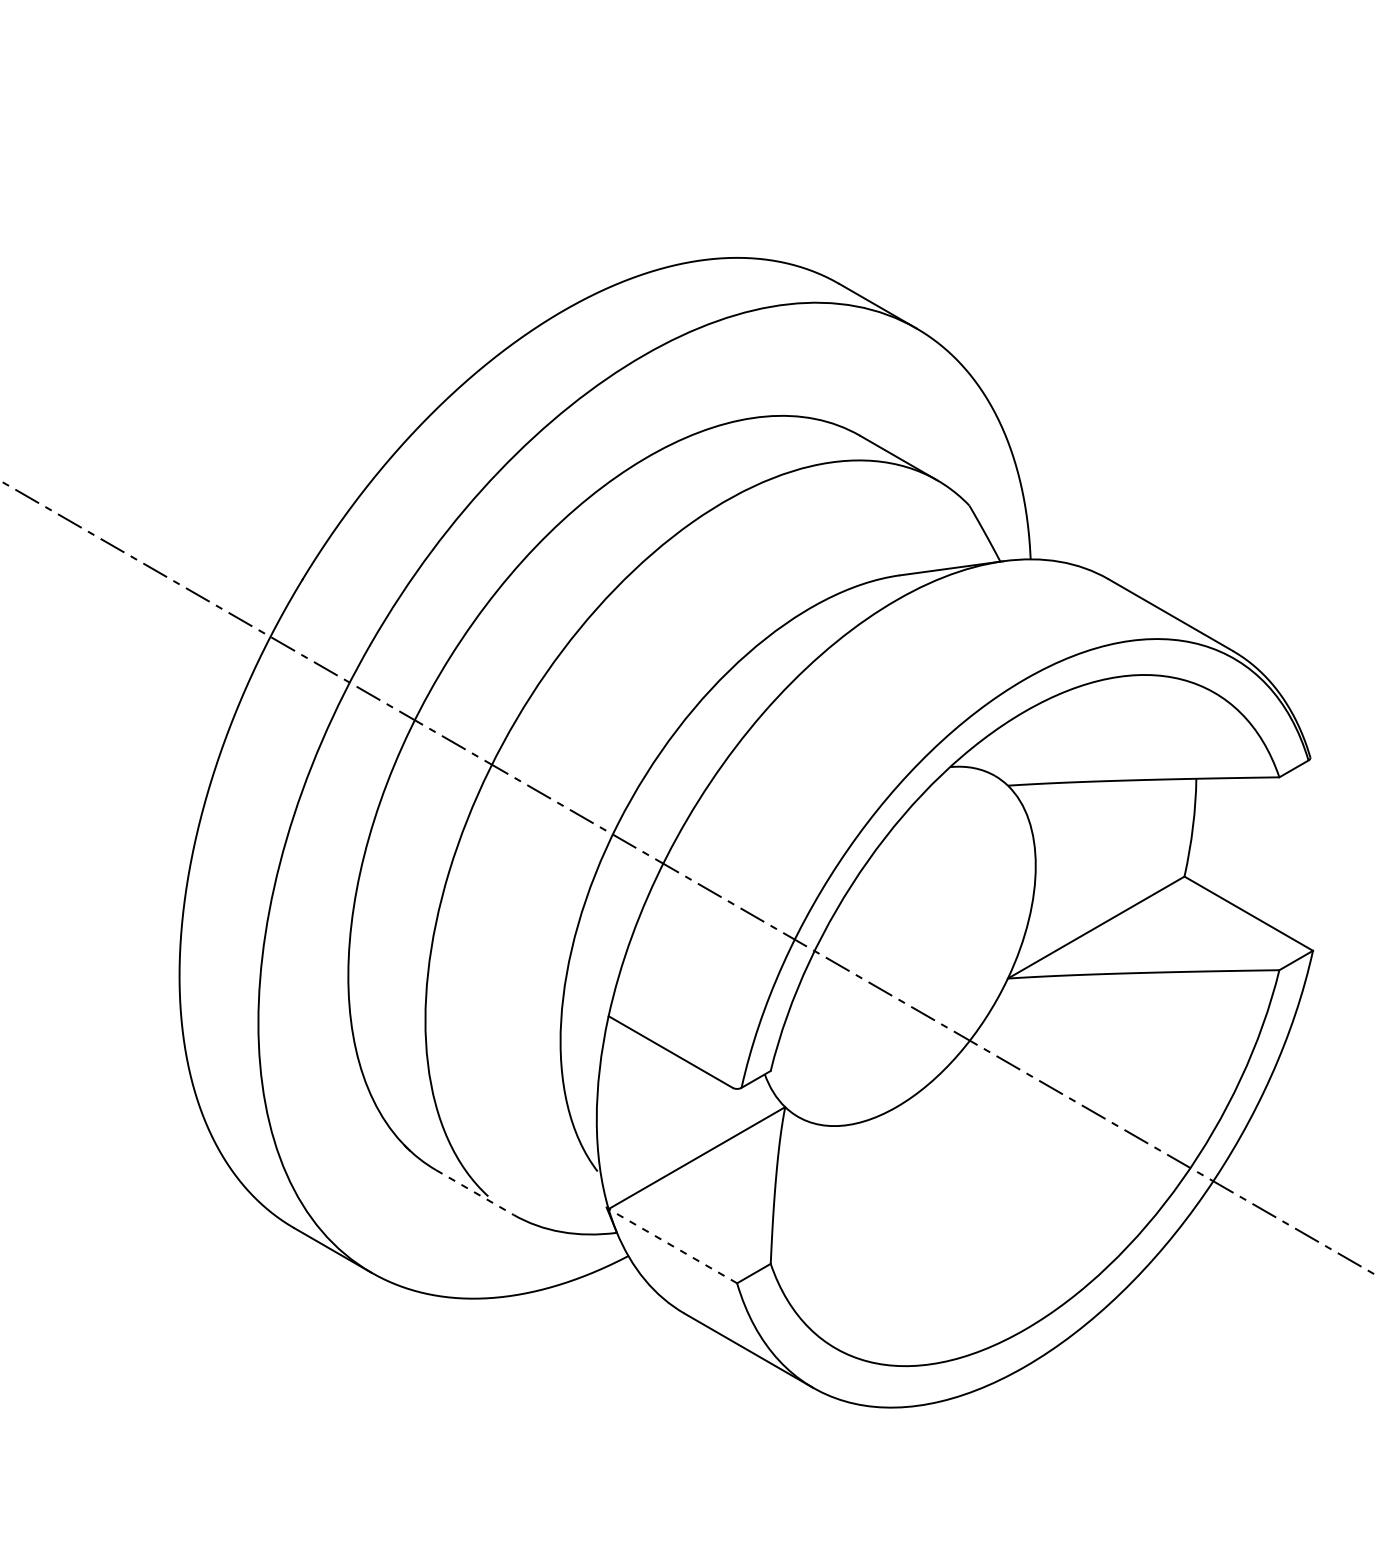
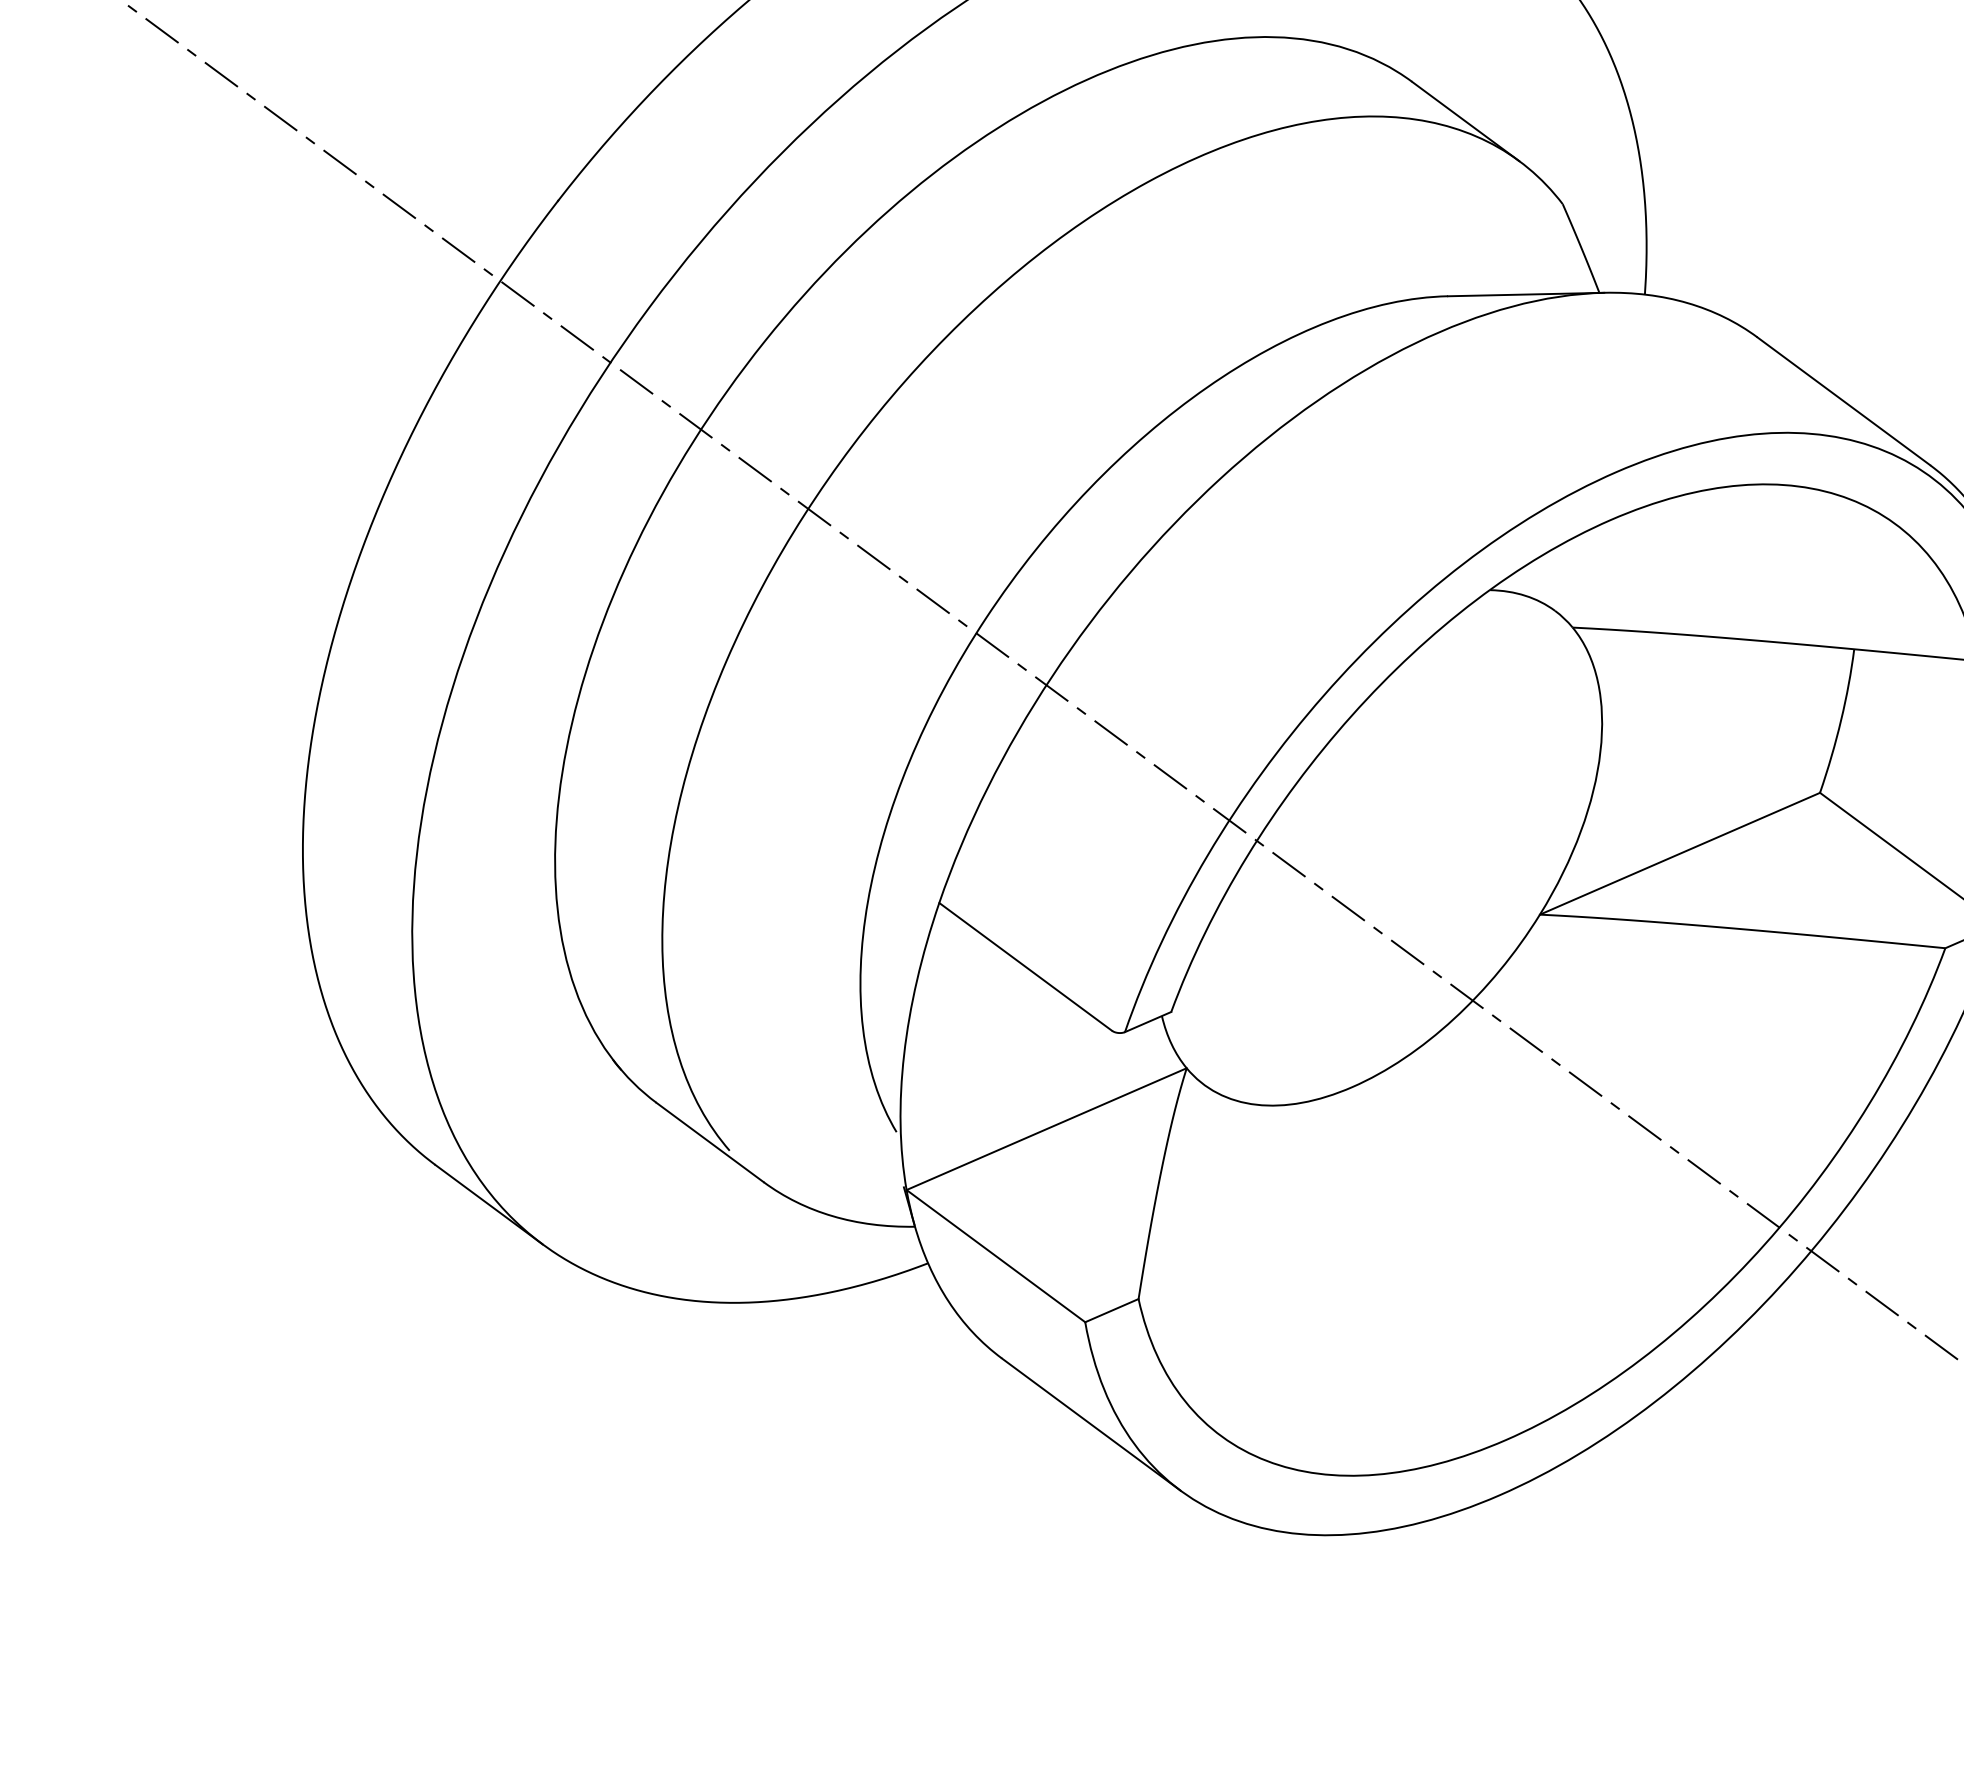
line: (474, 1192) -> (709, 1142), dashed -> solid
line: (672, 1245) -> (995, 1255), dashed -> solid

